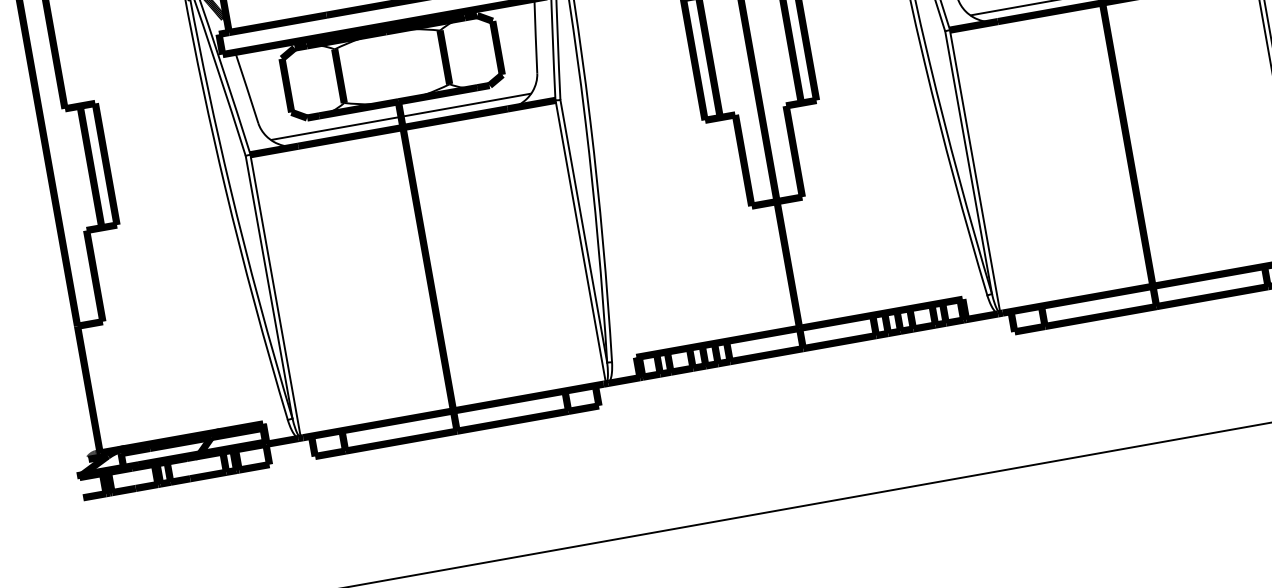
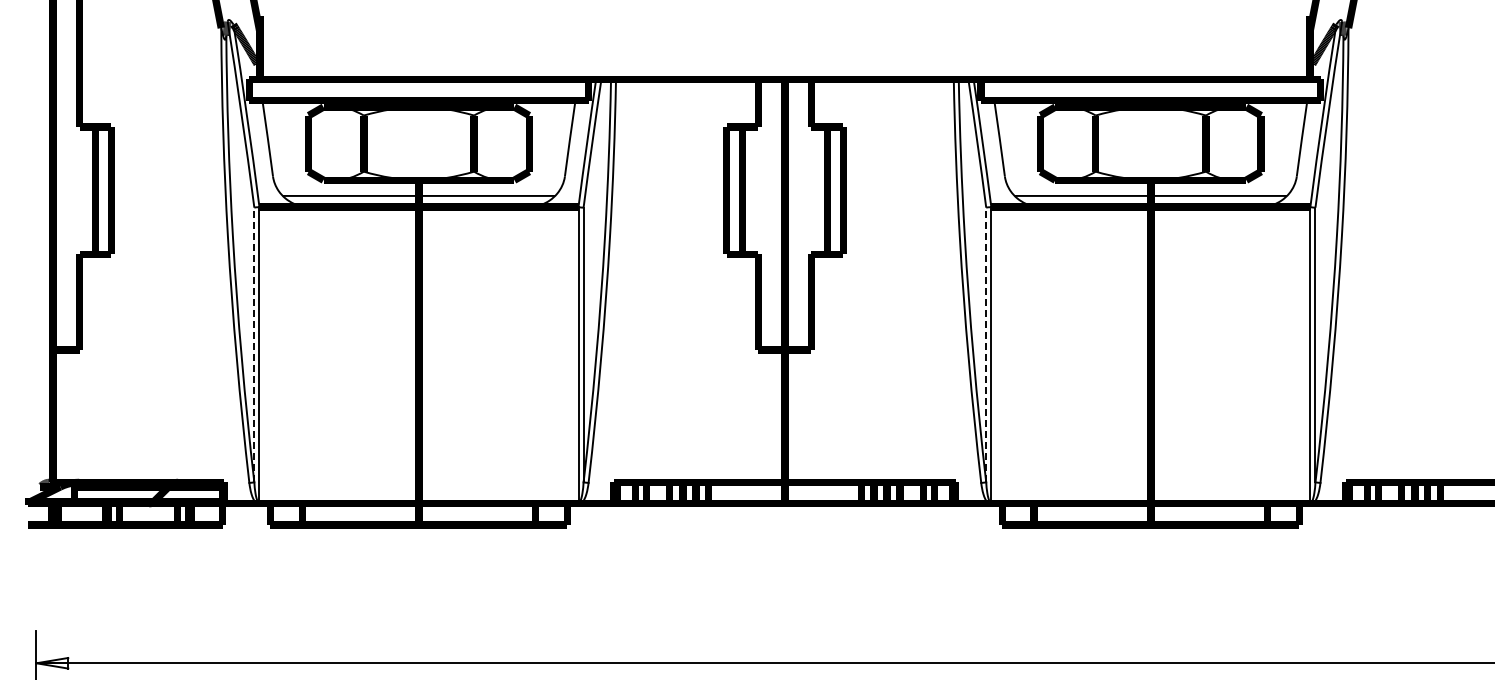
line: (968, 162) -> (986, 344), solid -> dashed
line: (269, 286) -> (254, 344), solid -> dashed

